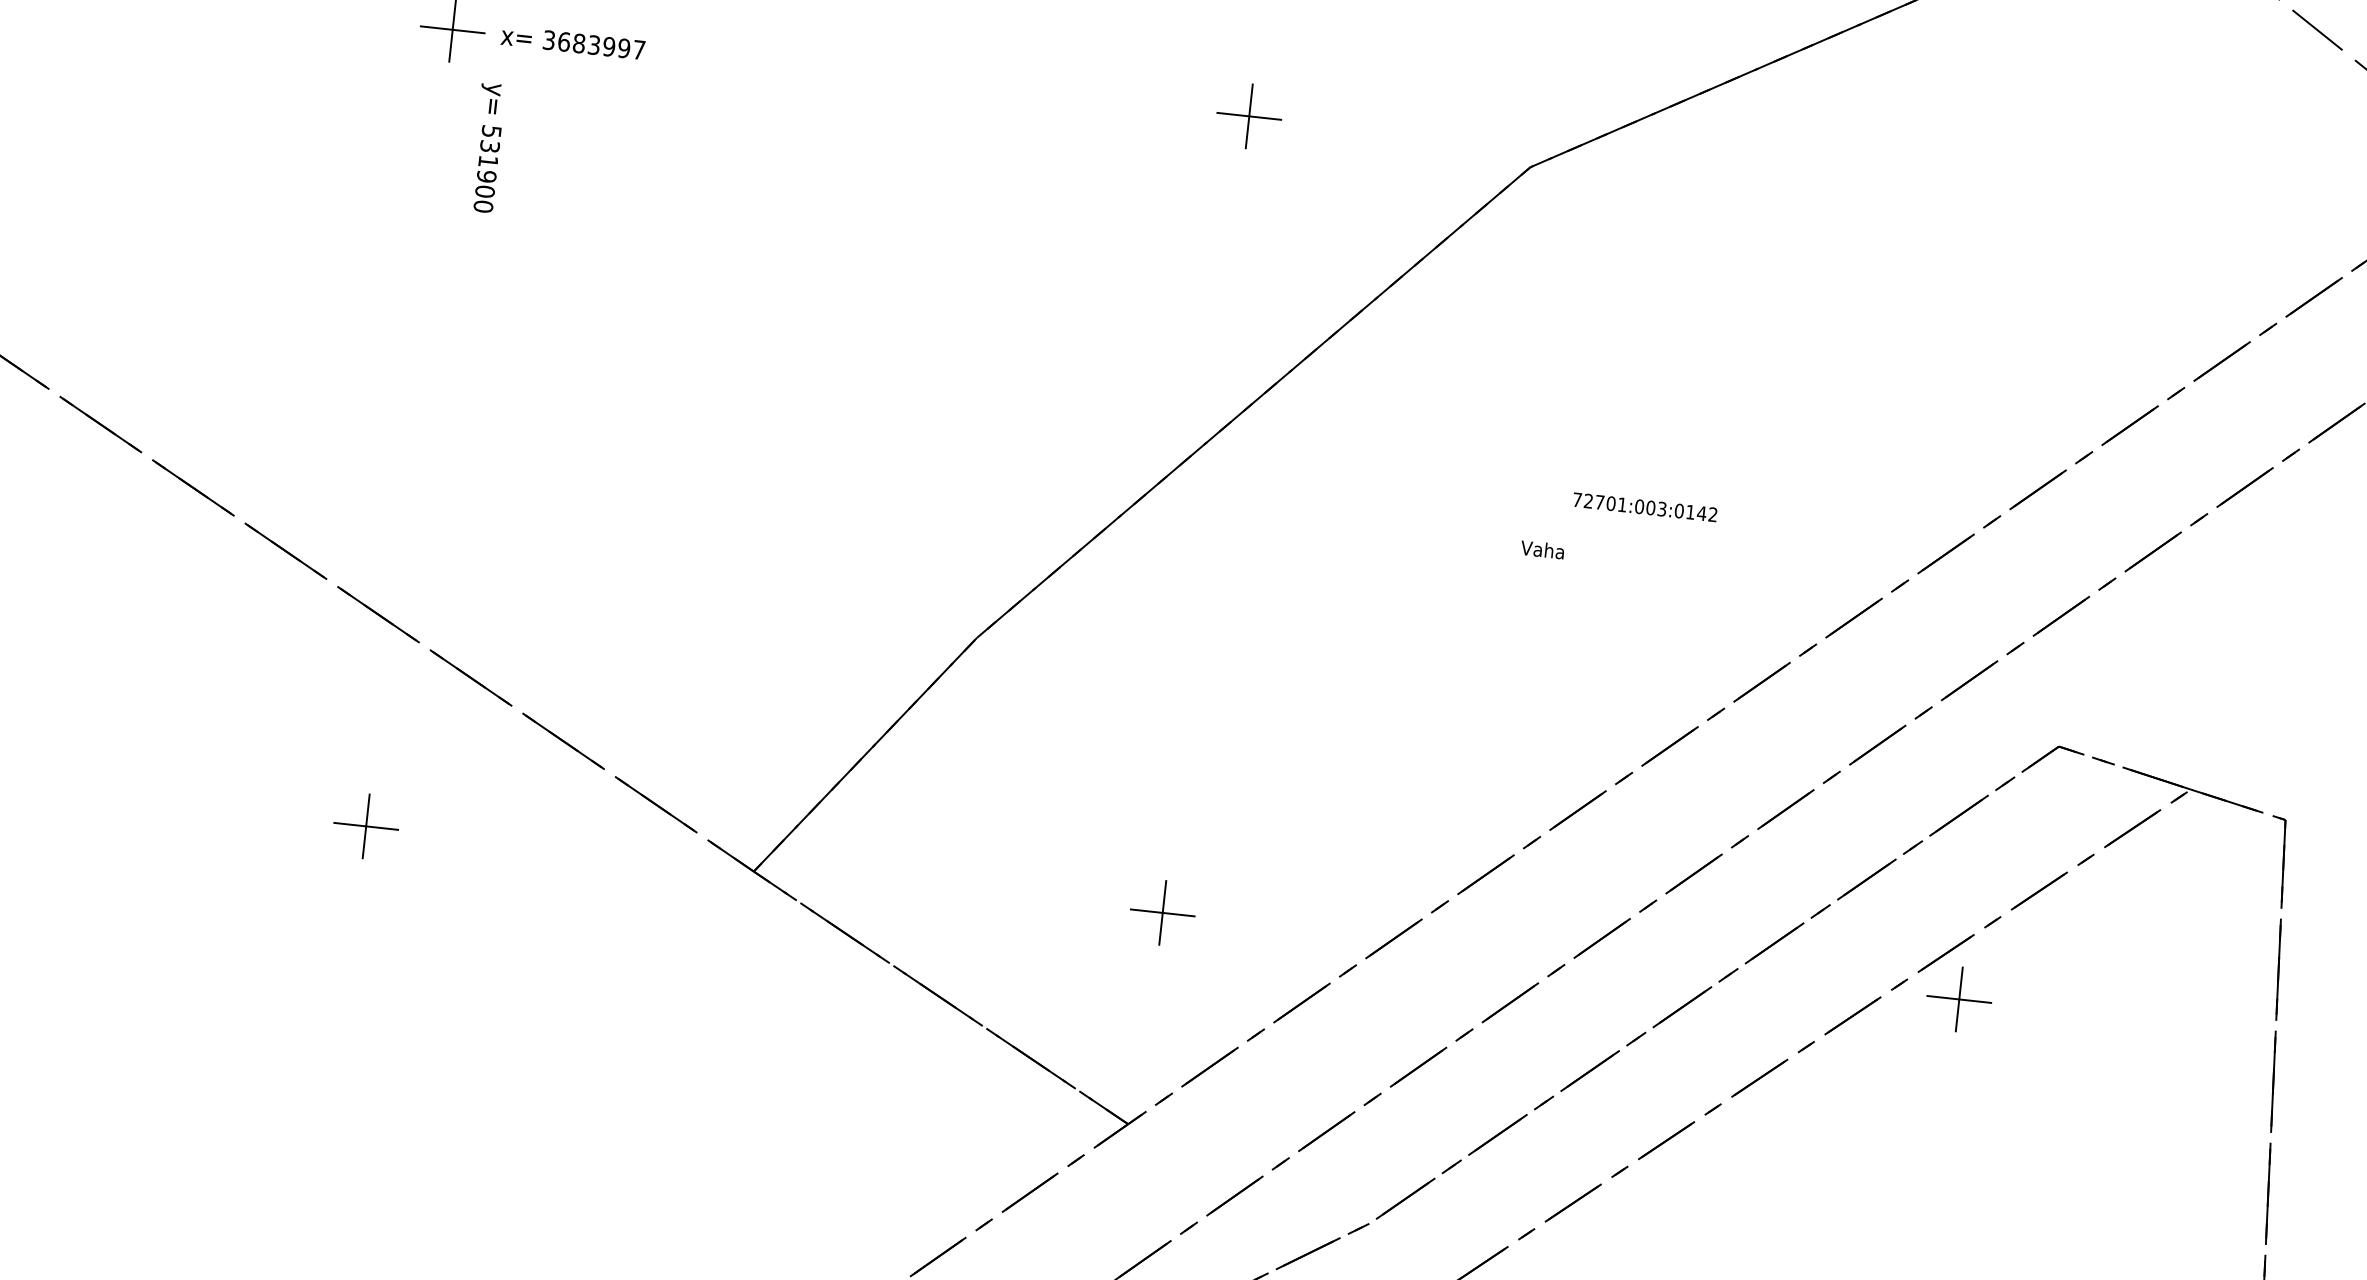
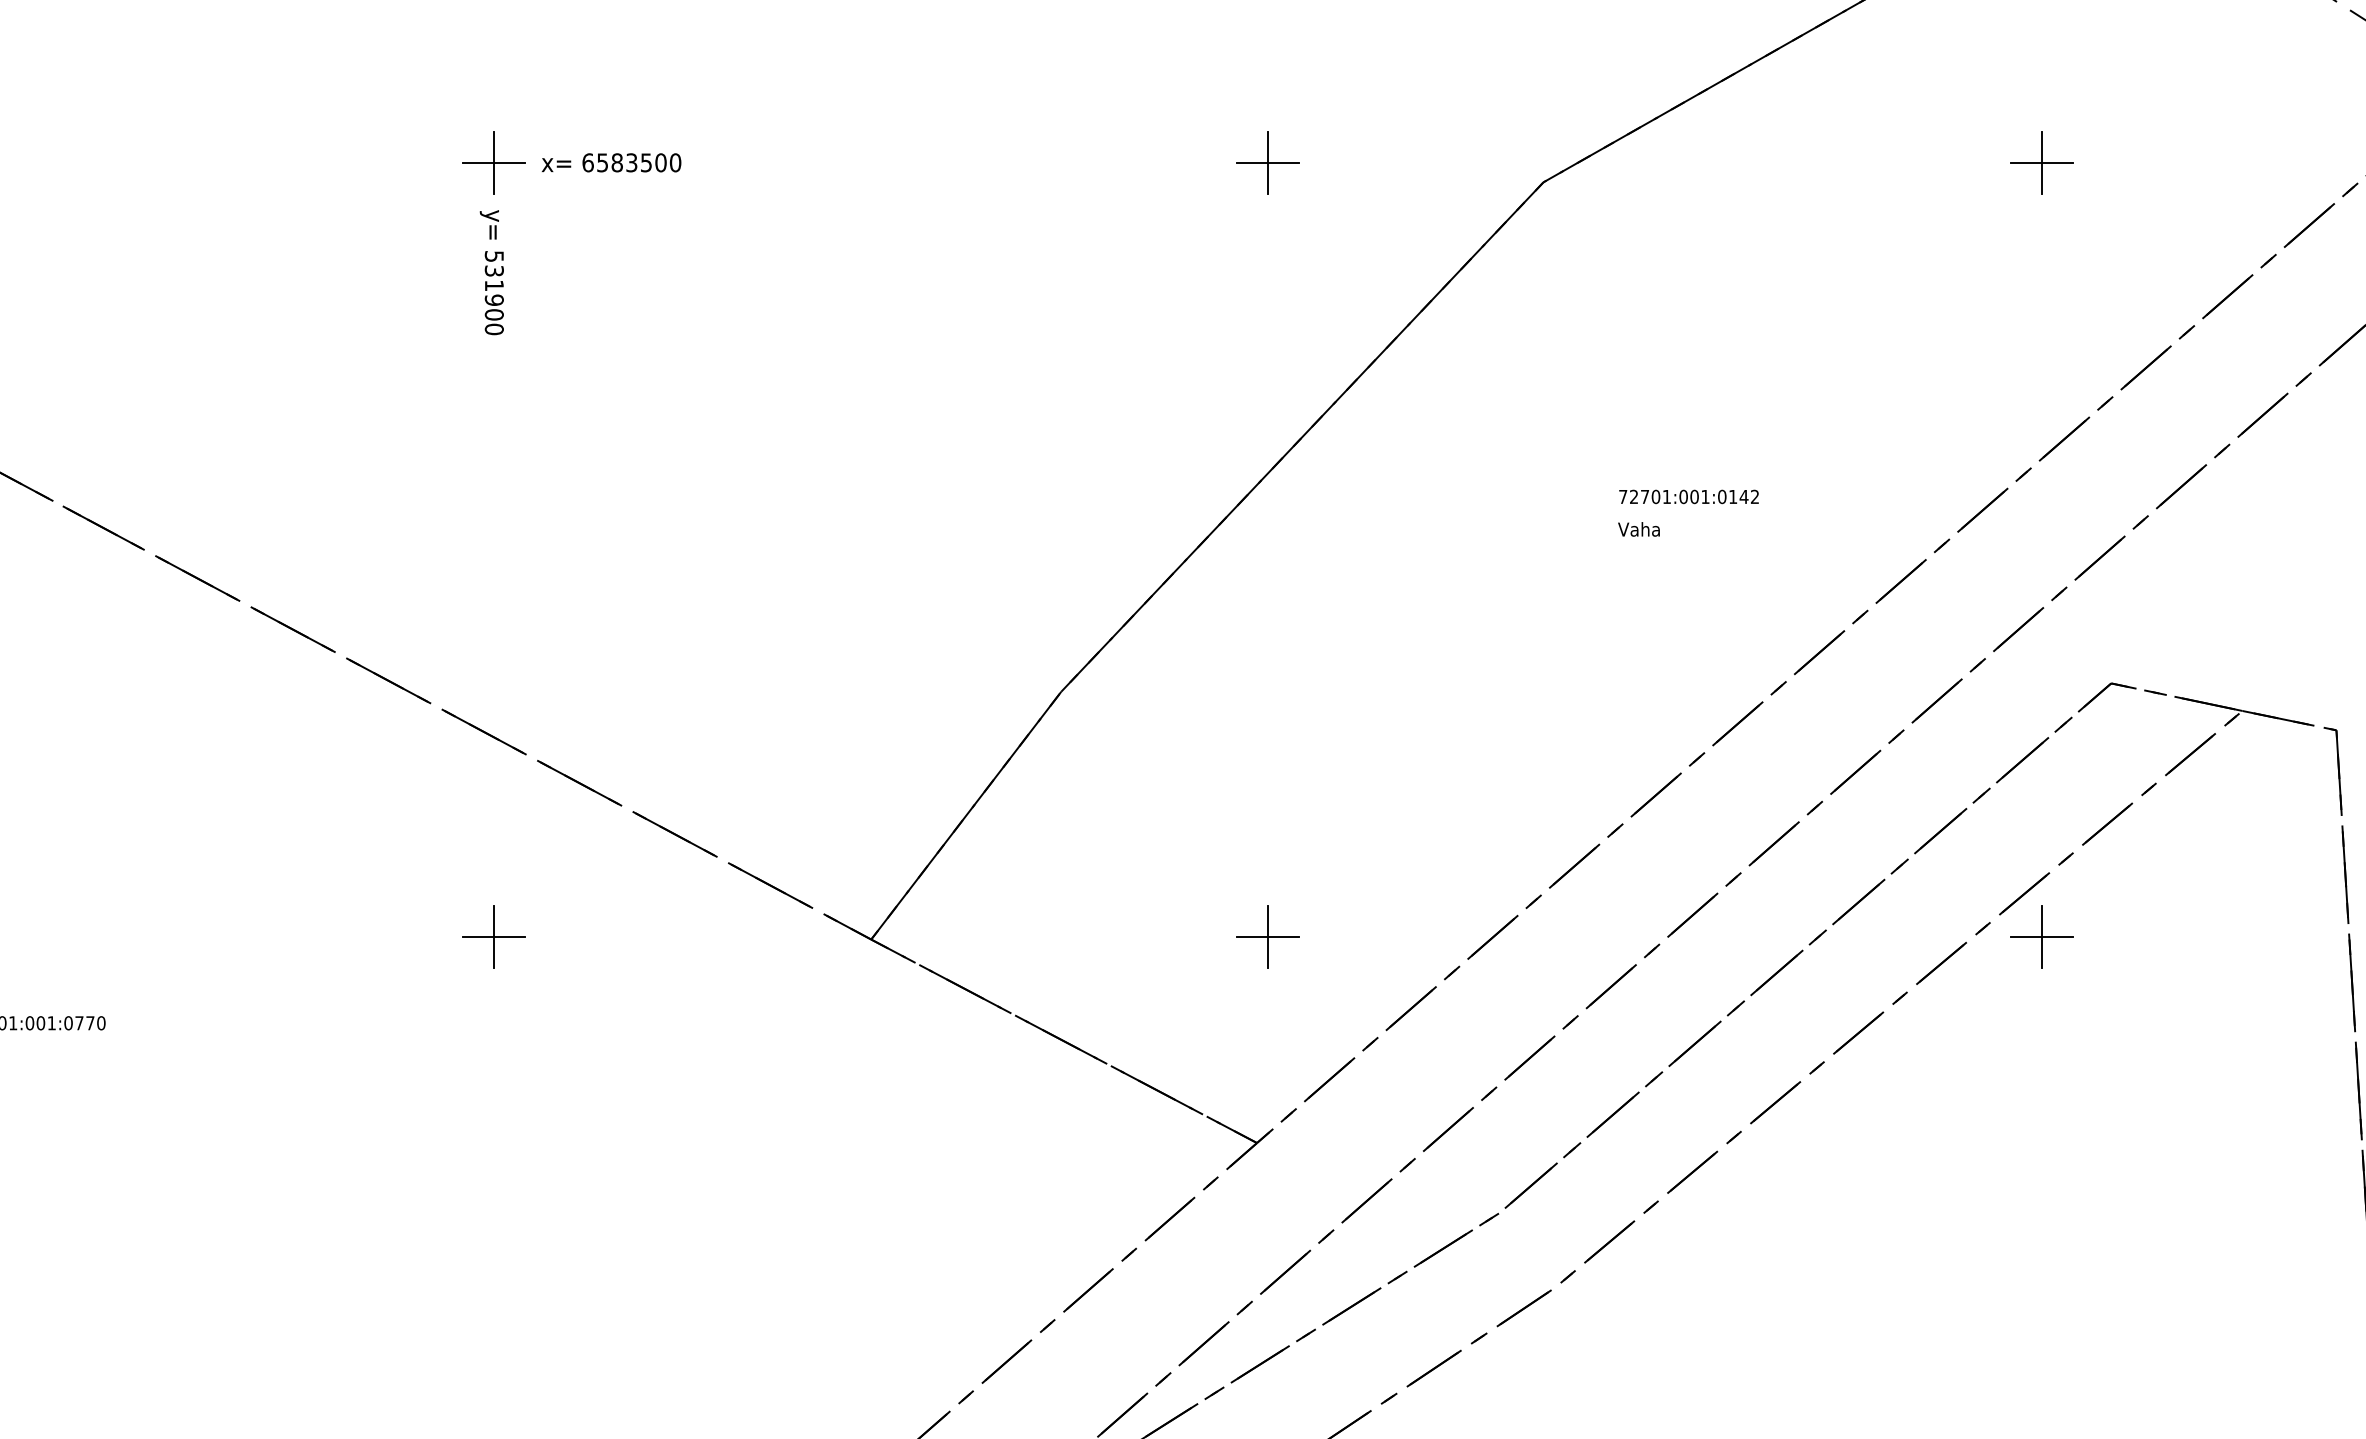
text: (593, 44) -> (631, 162), 3683997 -> 6583500
text: (486, 147) -> (491, 272), moved
part: (2045, 202) -> (2041, 162), added
text: (1662, 508) -> (1705, 496), 72701:003:0142 -> 72701:001:0142
text: (1542, 549) -> (1638, 529), moved

